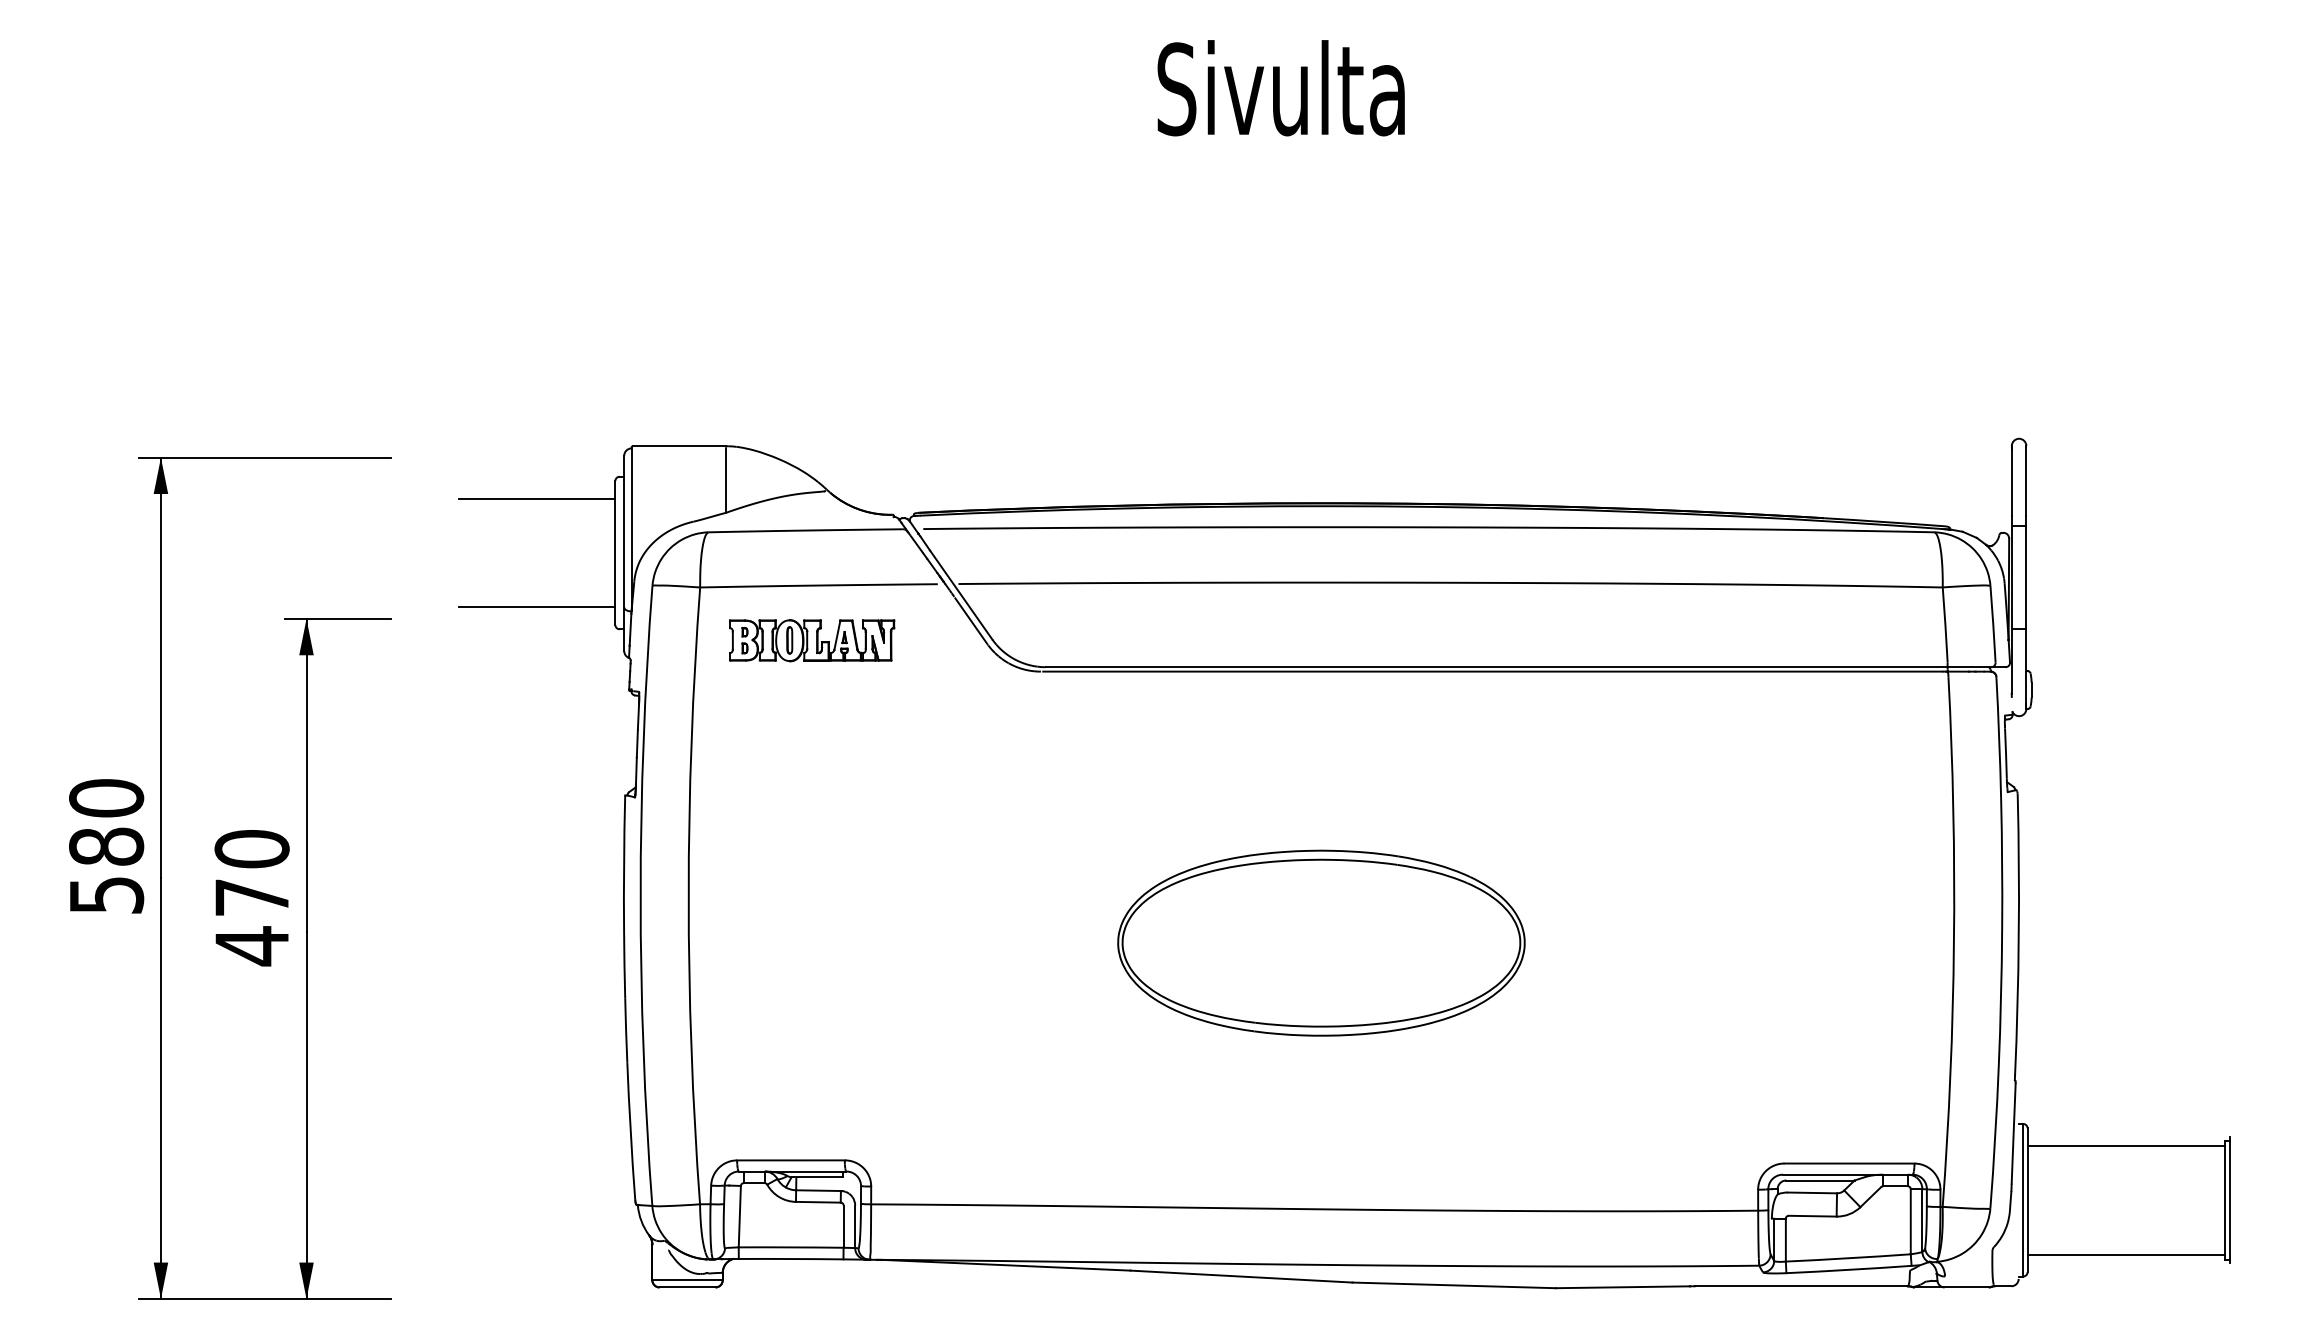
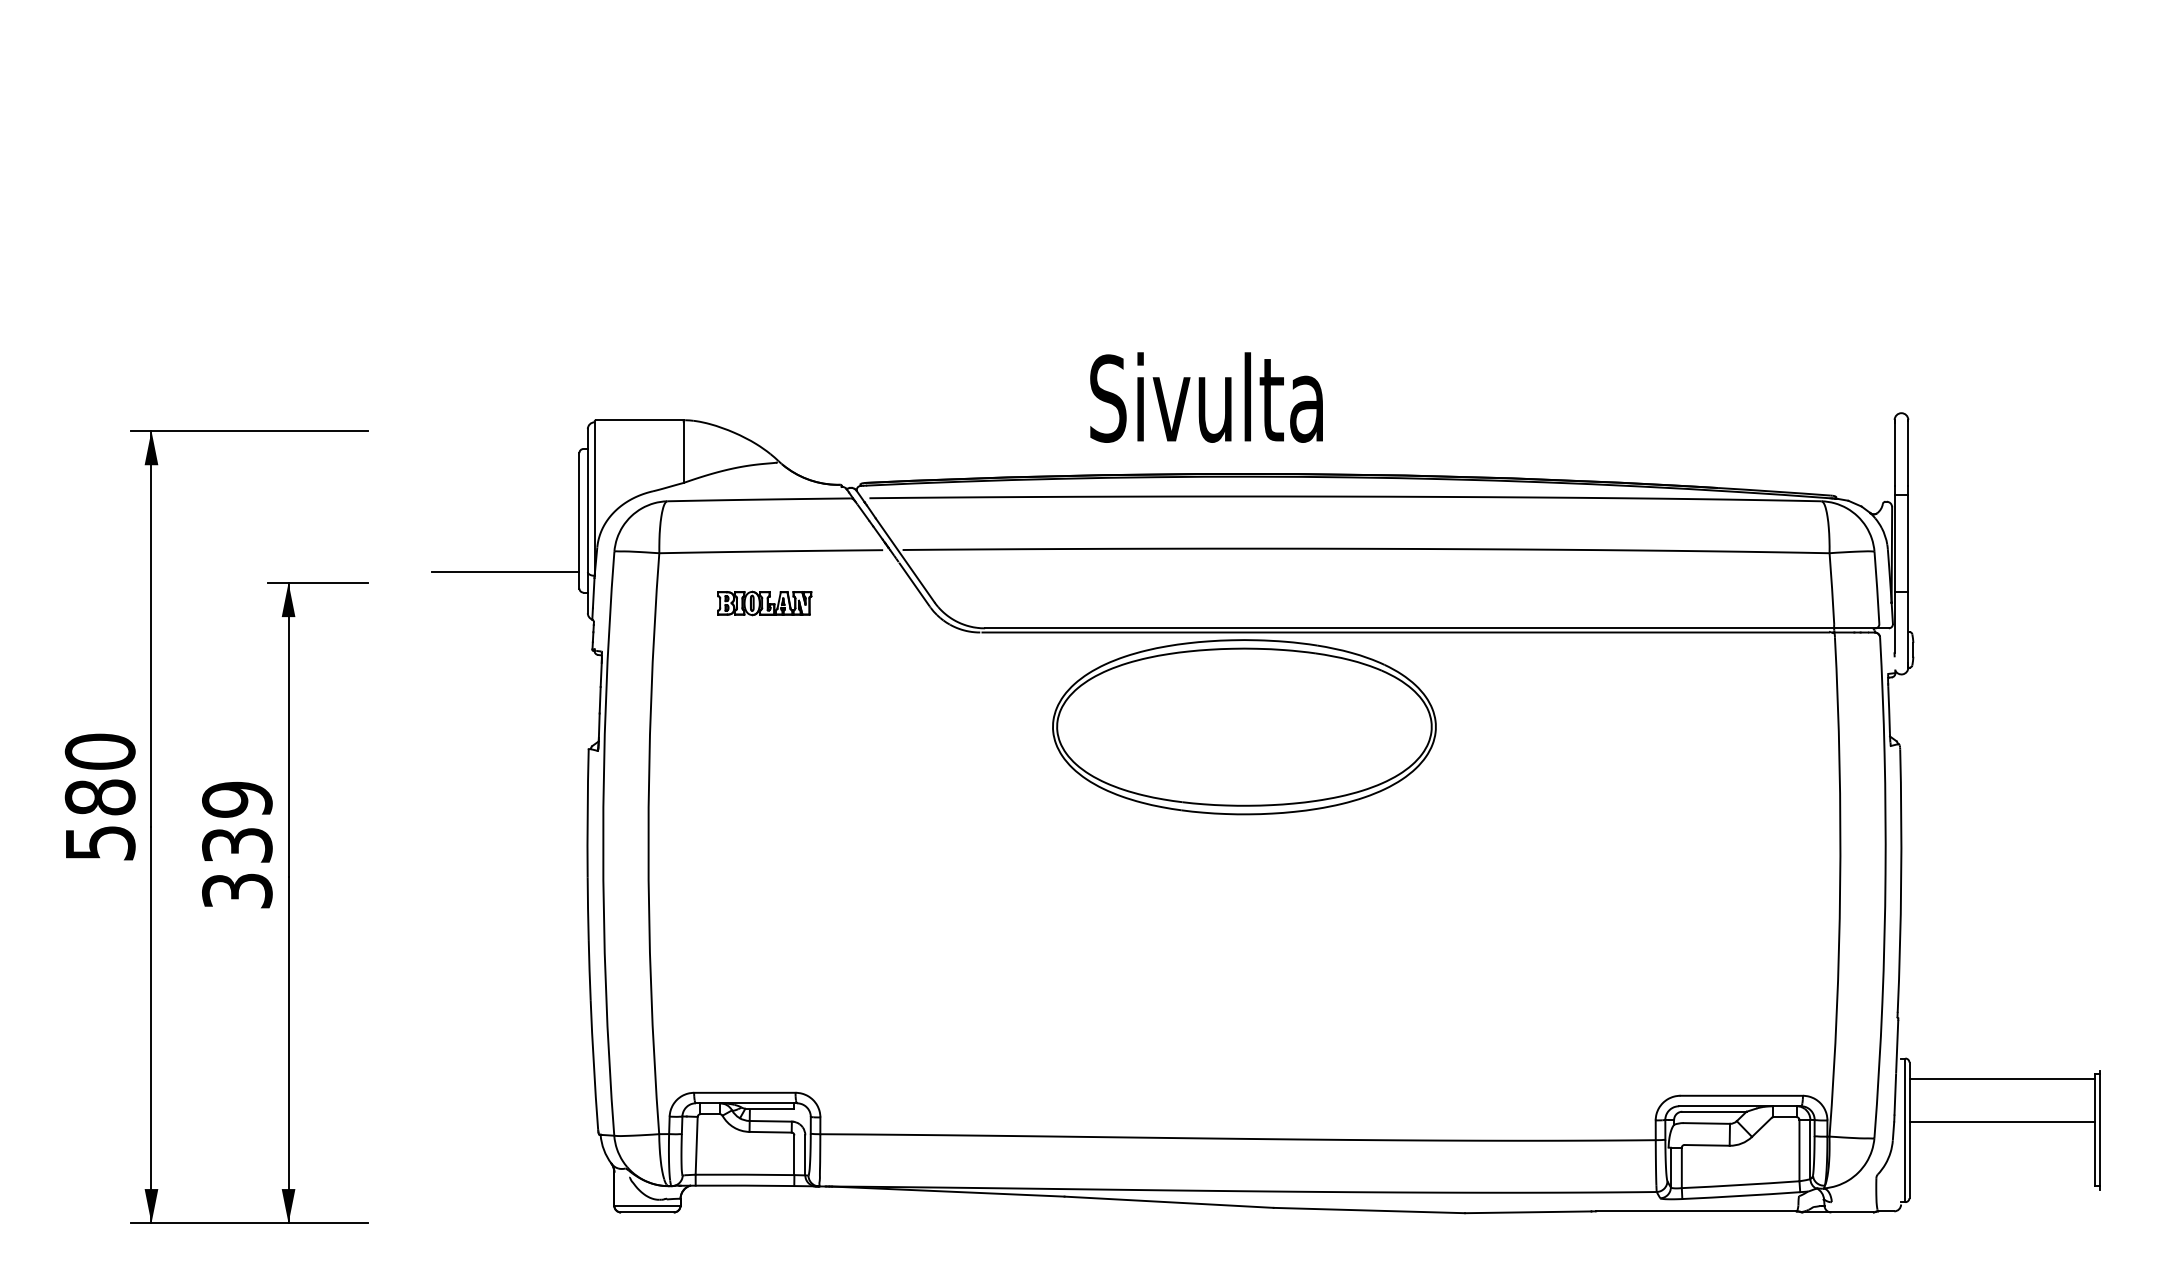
text: (1280, 88) -> (1205, 397), moved
line: (536, 498) -> (505, 469), removed
part: (812, 640) -> (765, 603), size x0.6
text: (251, 898) -> (236, 846), 470 -> 339
part: (1321, 942) -> (1244, 726), moved
line: (2125, 1254) -> (2001, 1122), moved

